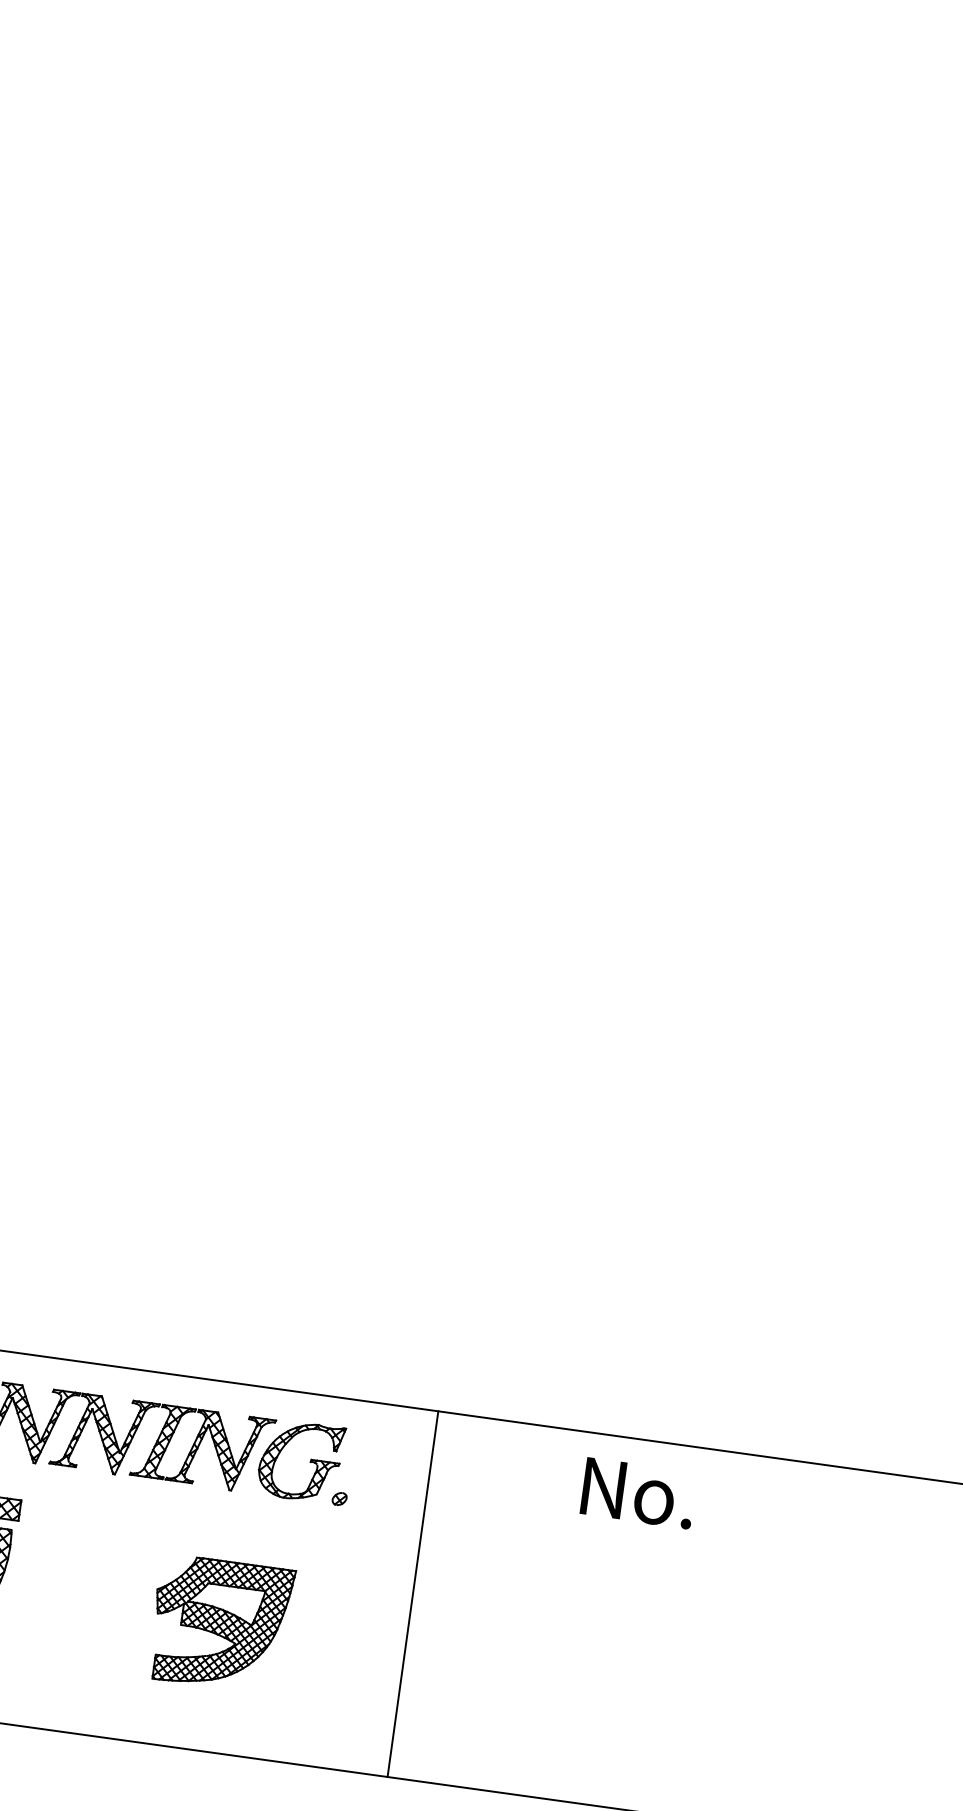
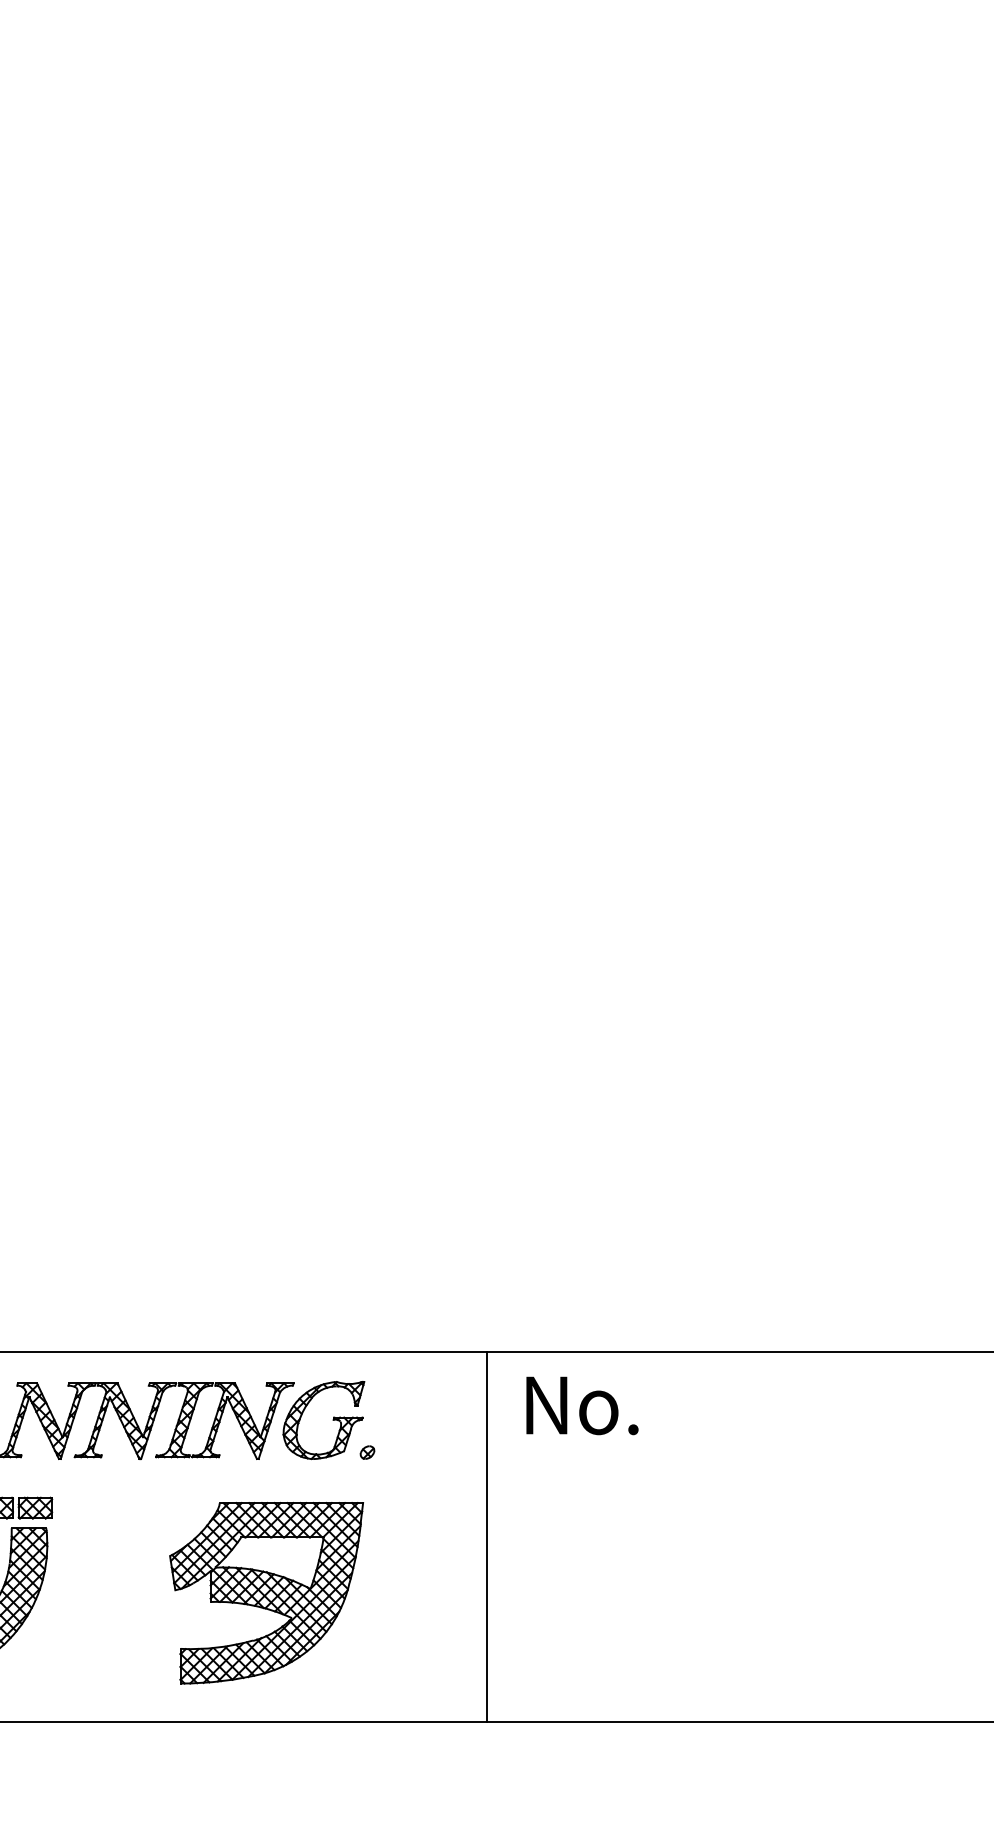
text: (638, 1493) -> (582, 1405), moved
line: (413, 1593) -> (487, 1536), moved
part: (220, 1624) -> (266, 1593), size x1.43

